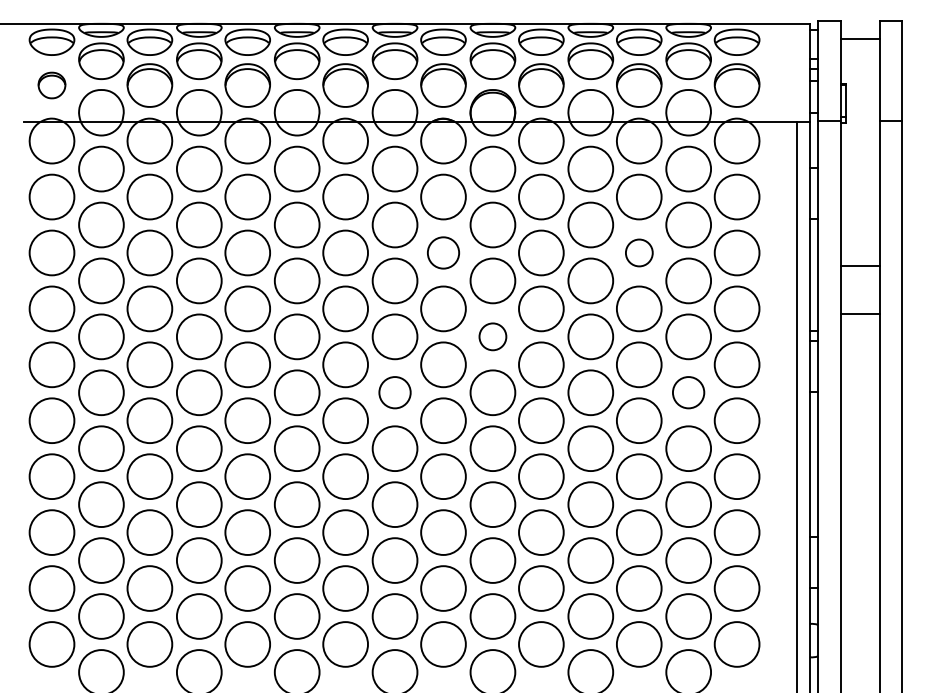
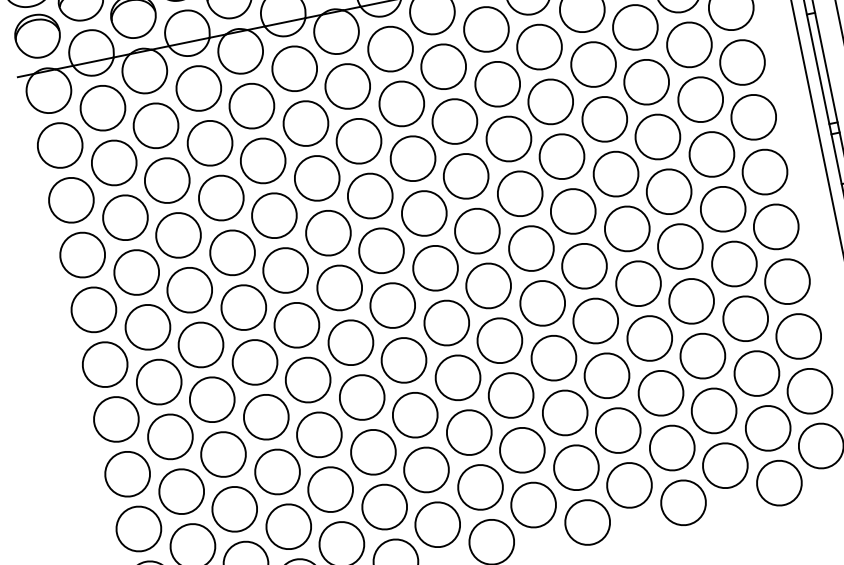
part: (51, 85) -> (37, 36), size x1.67
circle: (443, 252) -> (454, 121), size x1.43
circle: (639, 252) -> (646, 81), size x1.67
circle: (492, 336) -> (519, 193), size x1.67
circle: (394, 392) -> (434, 268), size x1.43
circle: (688, 392) -> (722, 208), size x1.43

